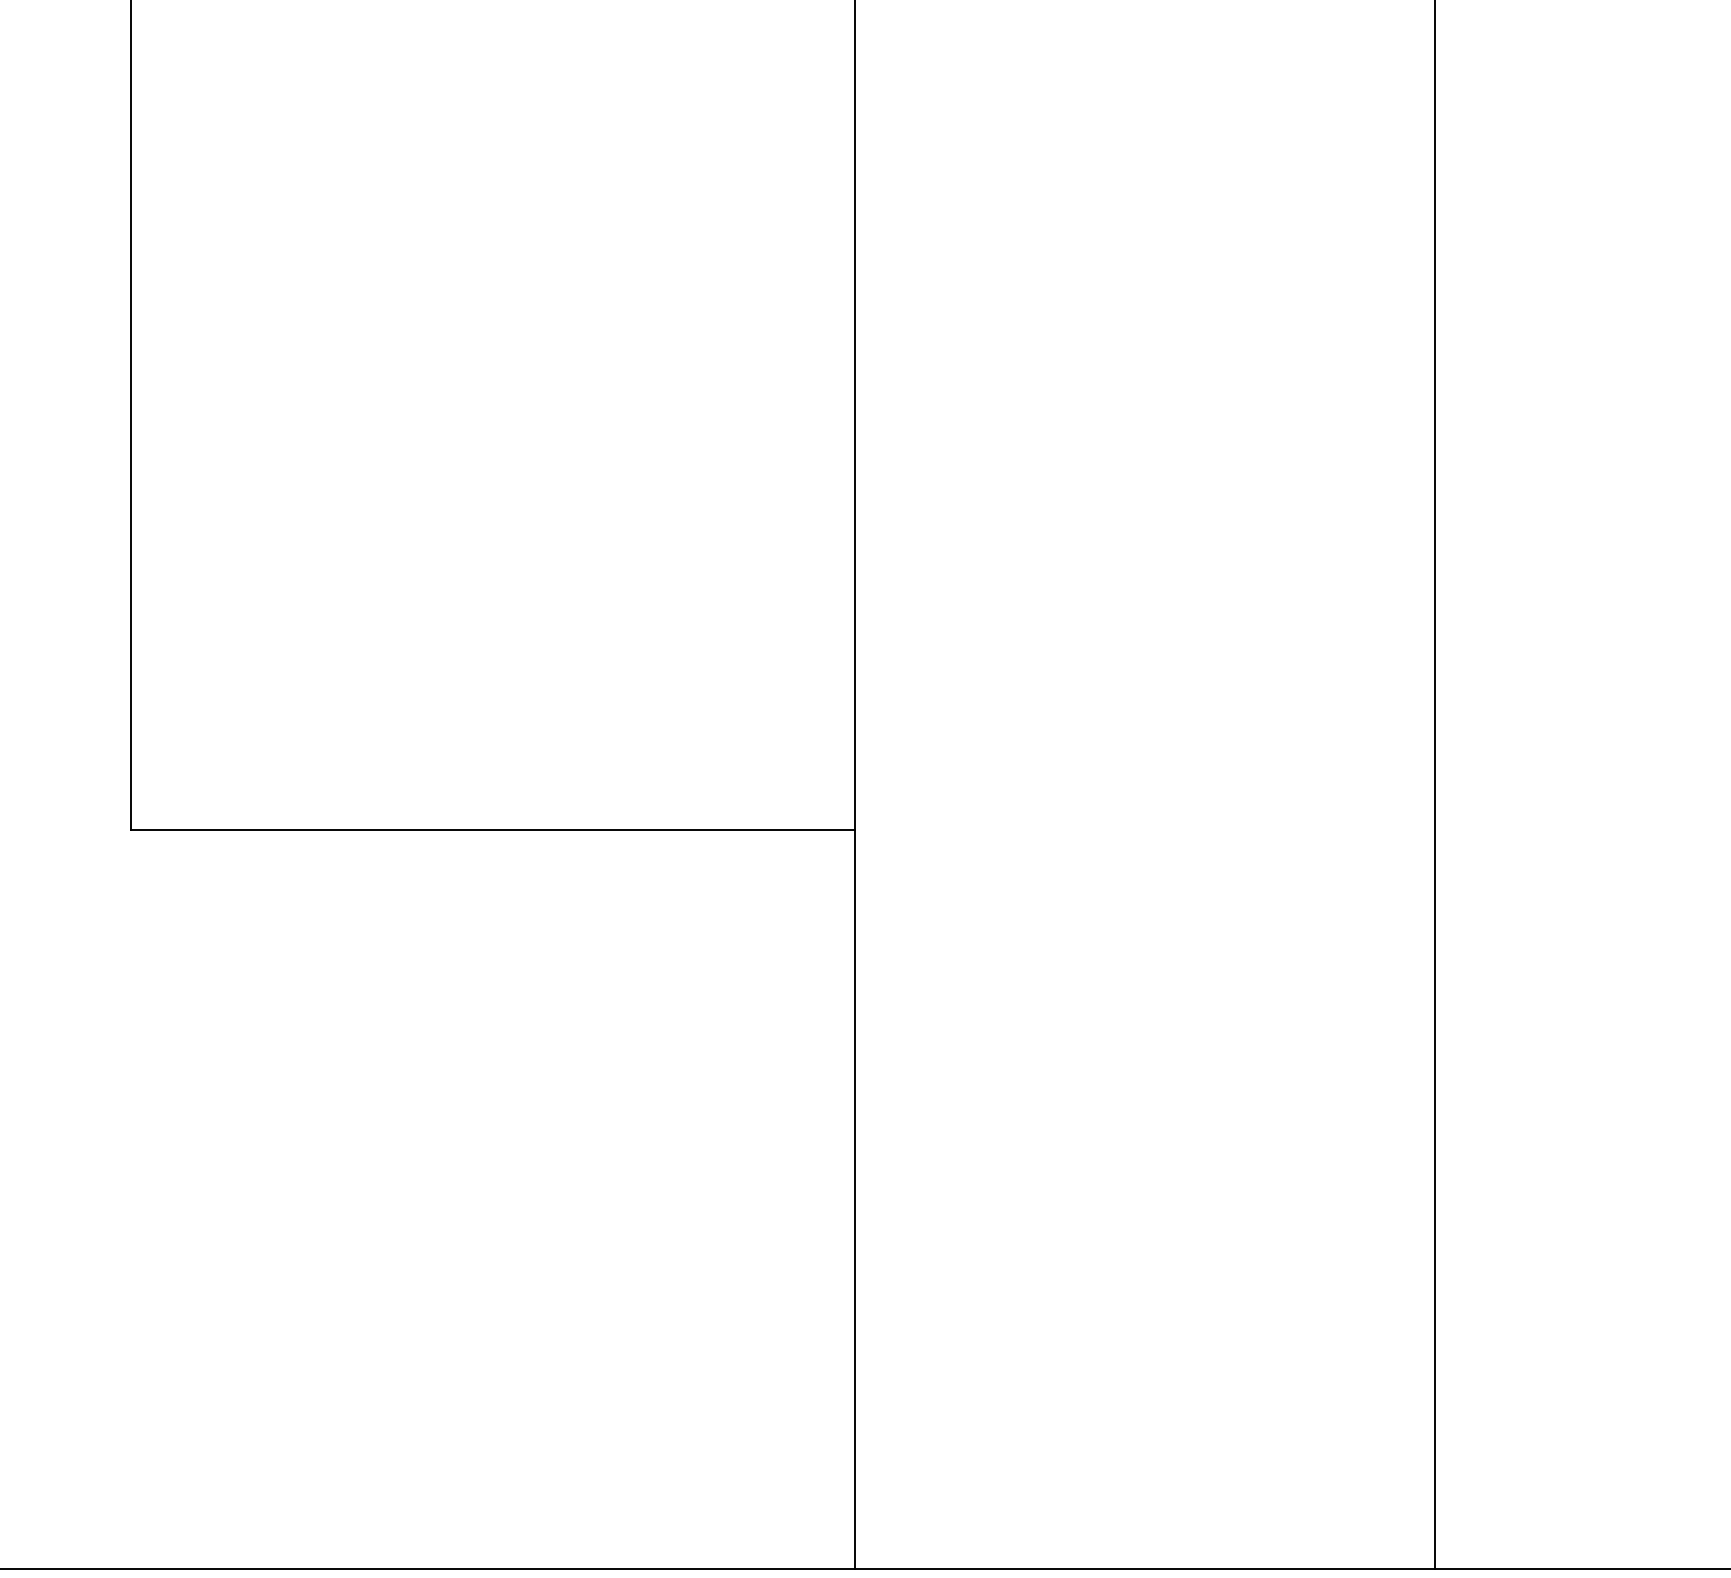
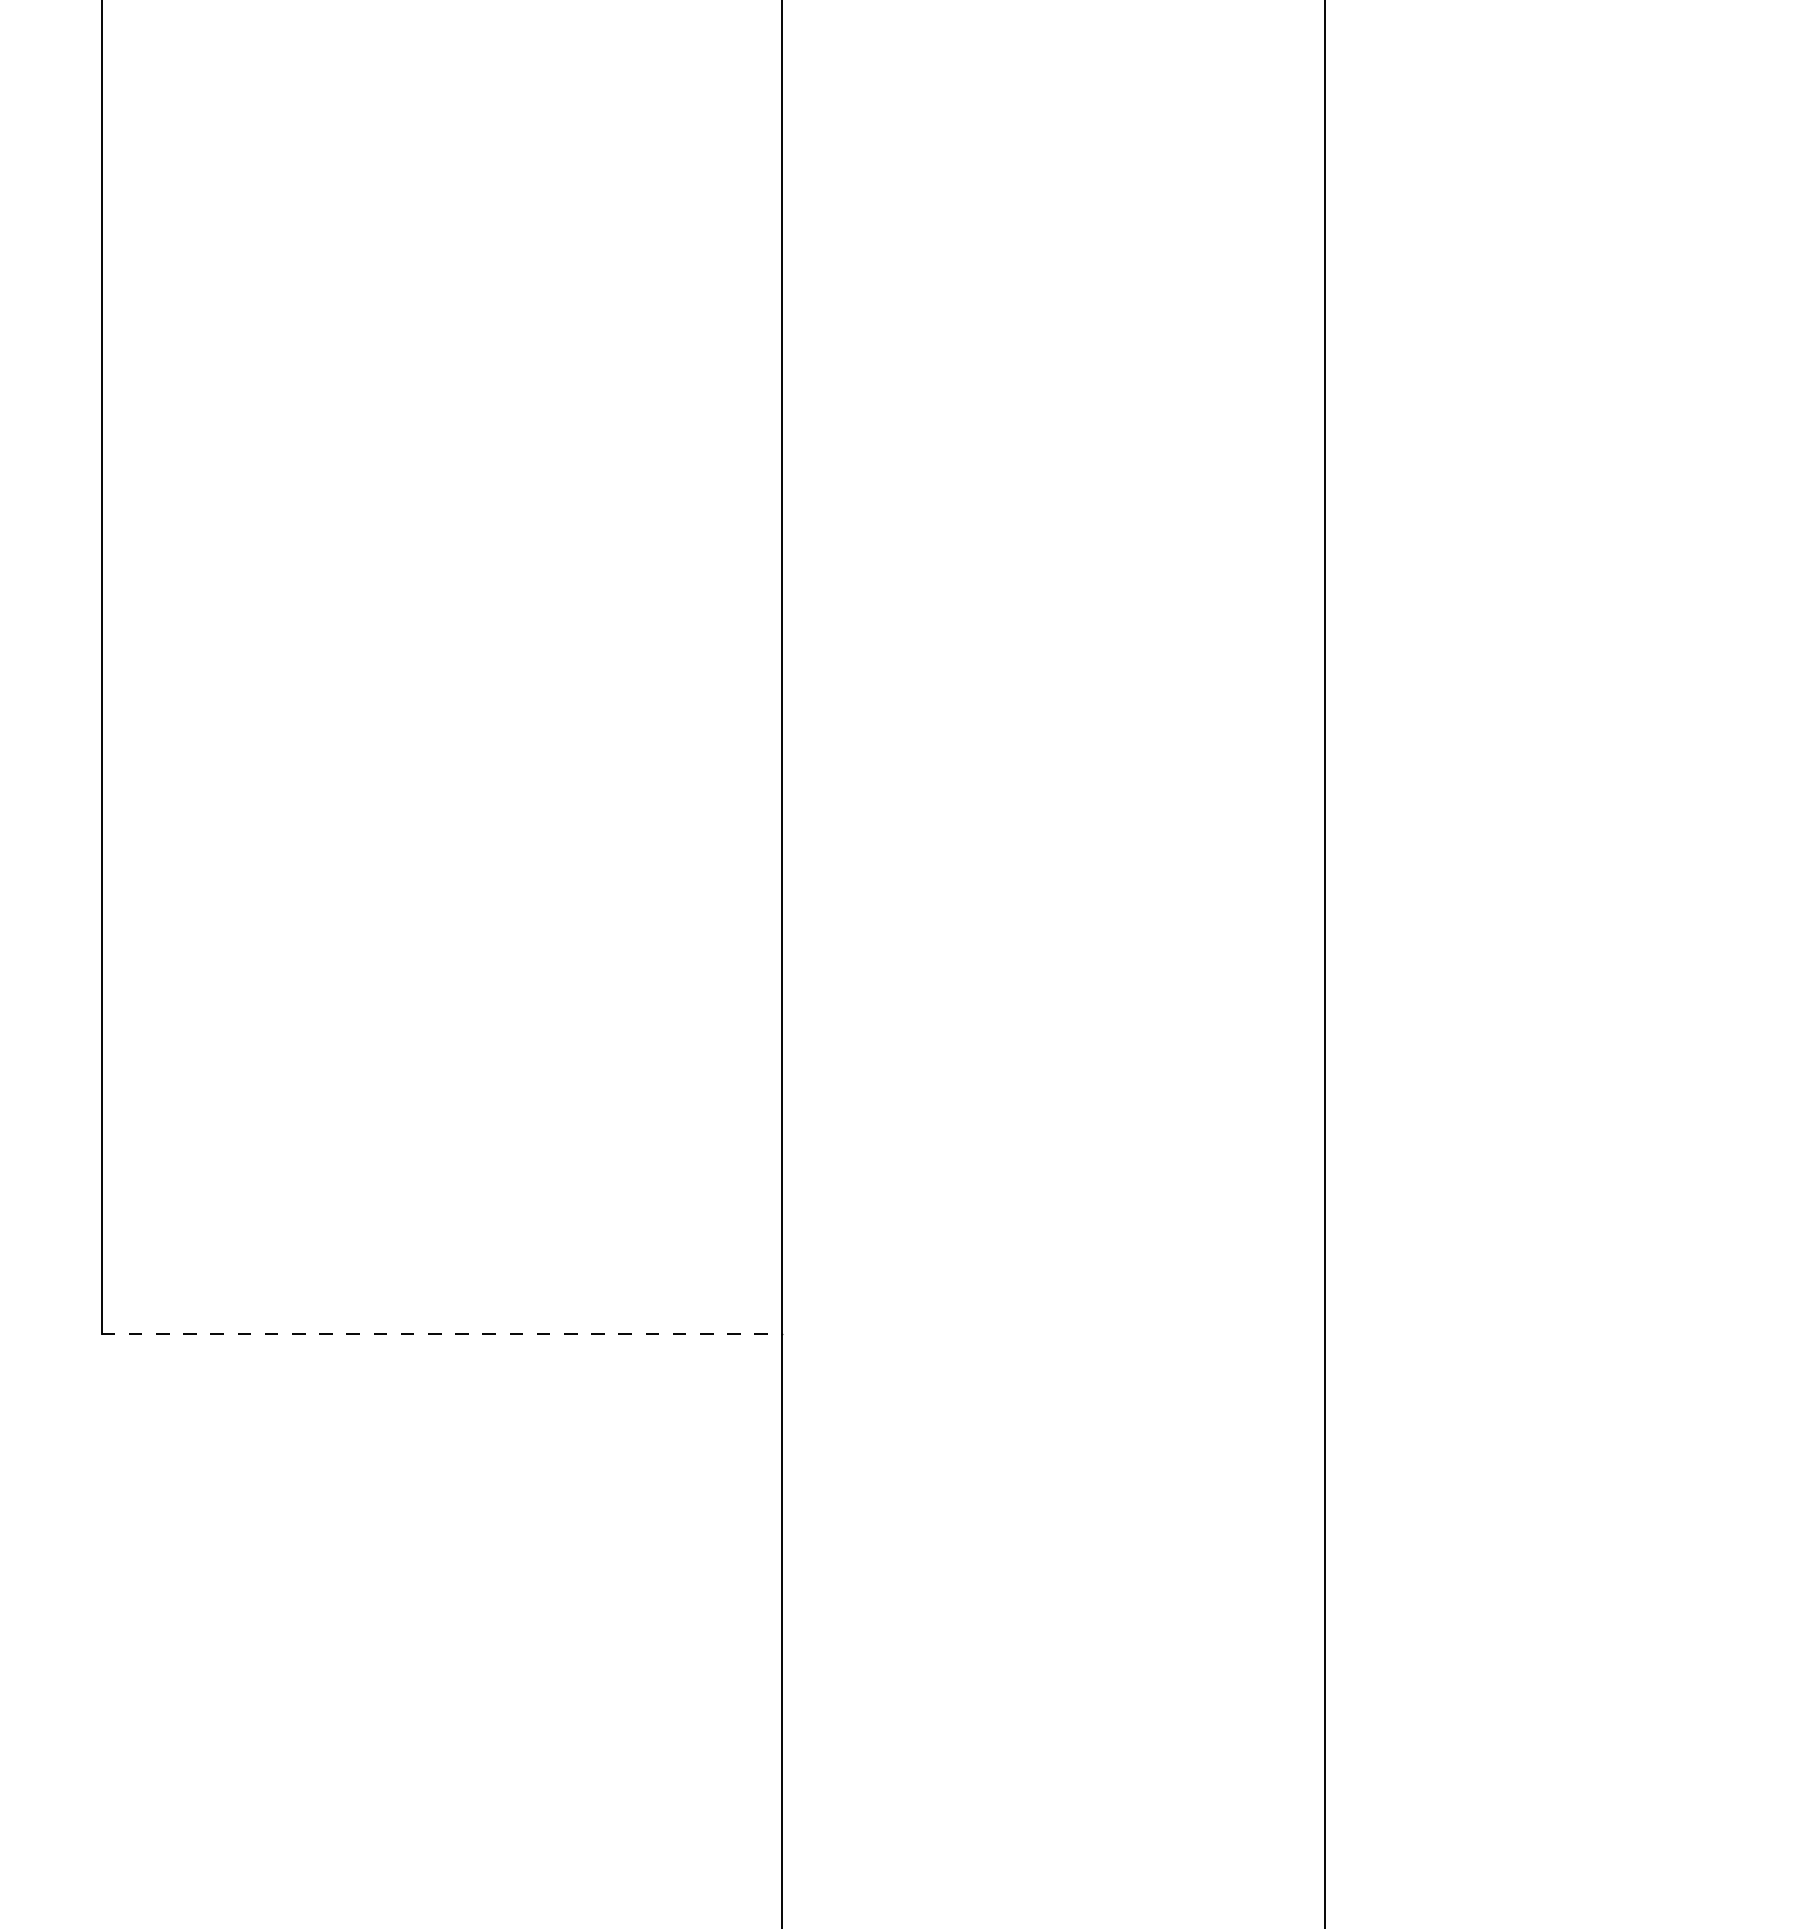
line: (493, 829) -> (441, 1333), solid -> dashed

